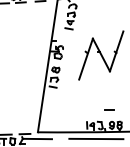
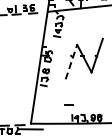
line: (86, 58) -> (71, 61), solid -> dashed
line: (108, 109) -> (68, 104), moved
line: (95, 139) -> (79, 129), removed

